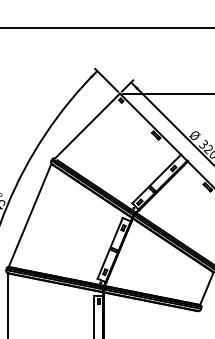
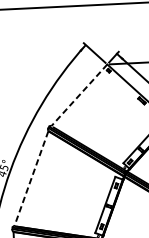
line: (87, 126) -> (79, 95), solid -> dashed
line: (30, 215) -> (31, 178), solid -> dashed

